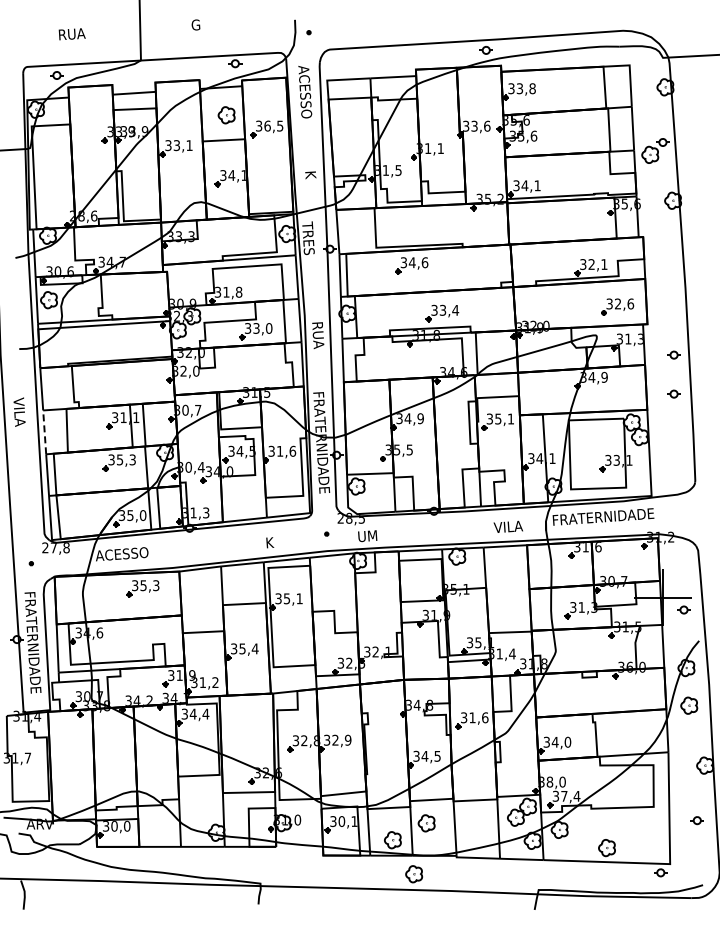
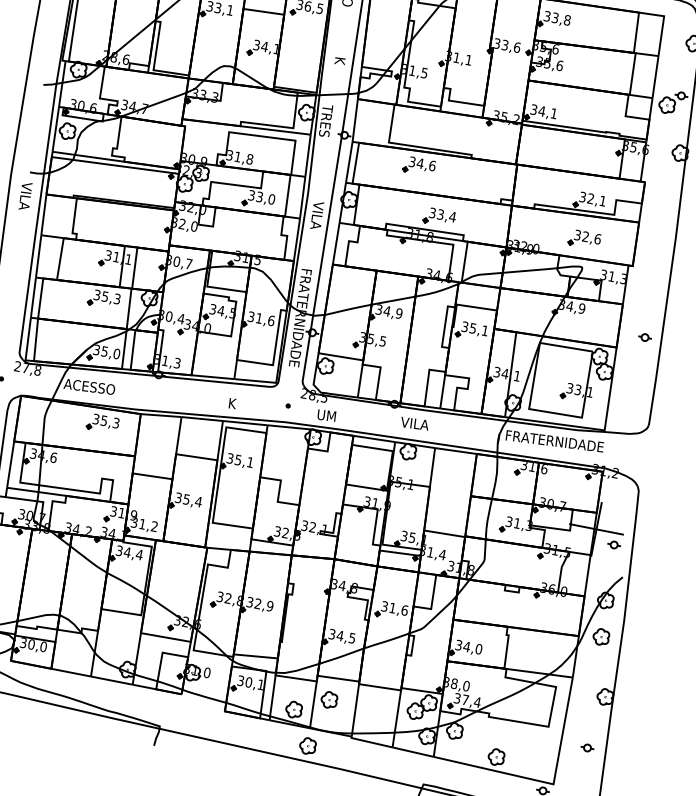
part: (617, 306) -> (584, 239), moved
text: (318, 335) -> (317, 215), RUA -> VILA
part: (673, 354) -> (651, 299), removed
text: (19, 411) -> (25, 195), moved
line: (44, 432) -> (38, 256), dashed -> solid
text: (507, 526) -> (414, 423), moved

